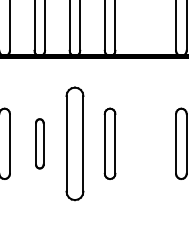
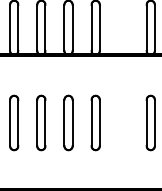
part: (39, 143) -> (41, 122), size x1.43
part: (74, 143) -> (68, 122), size x0.62

